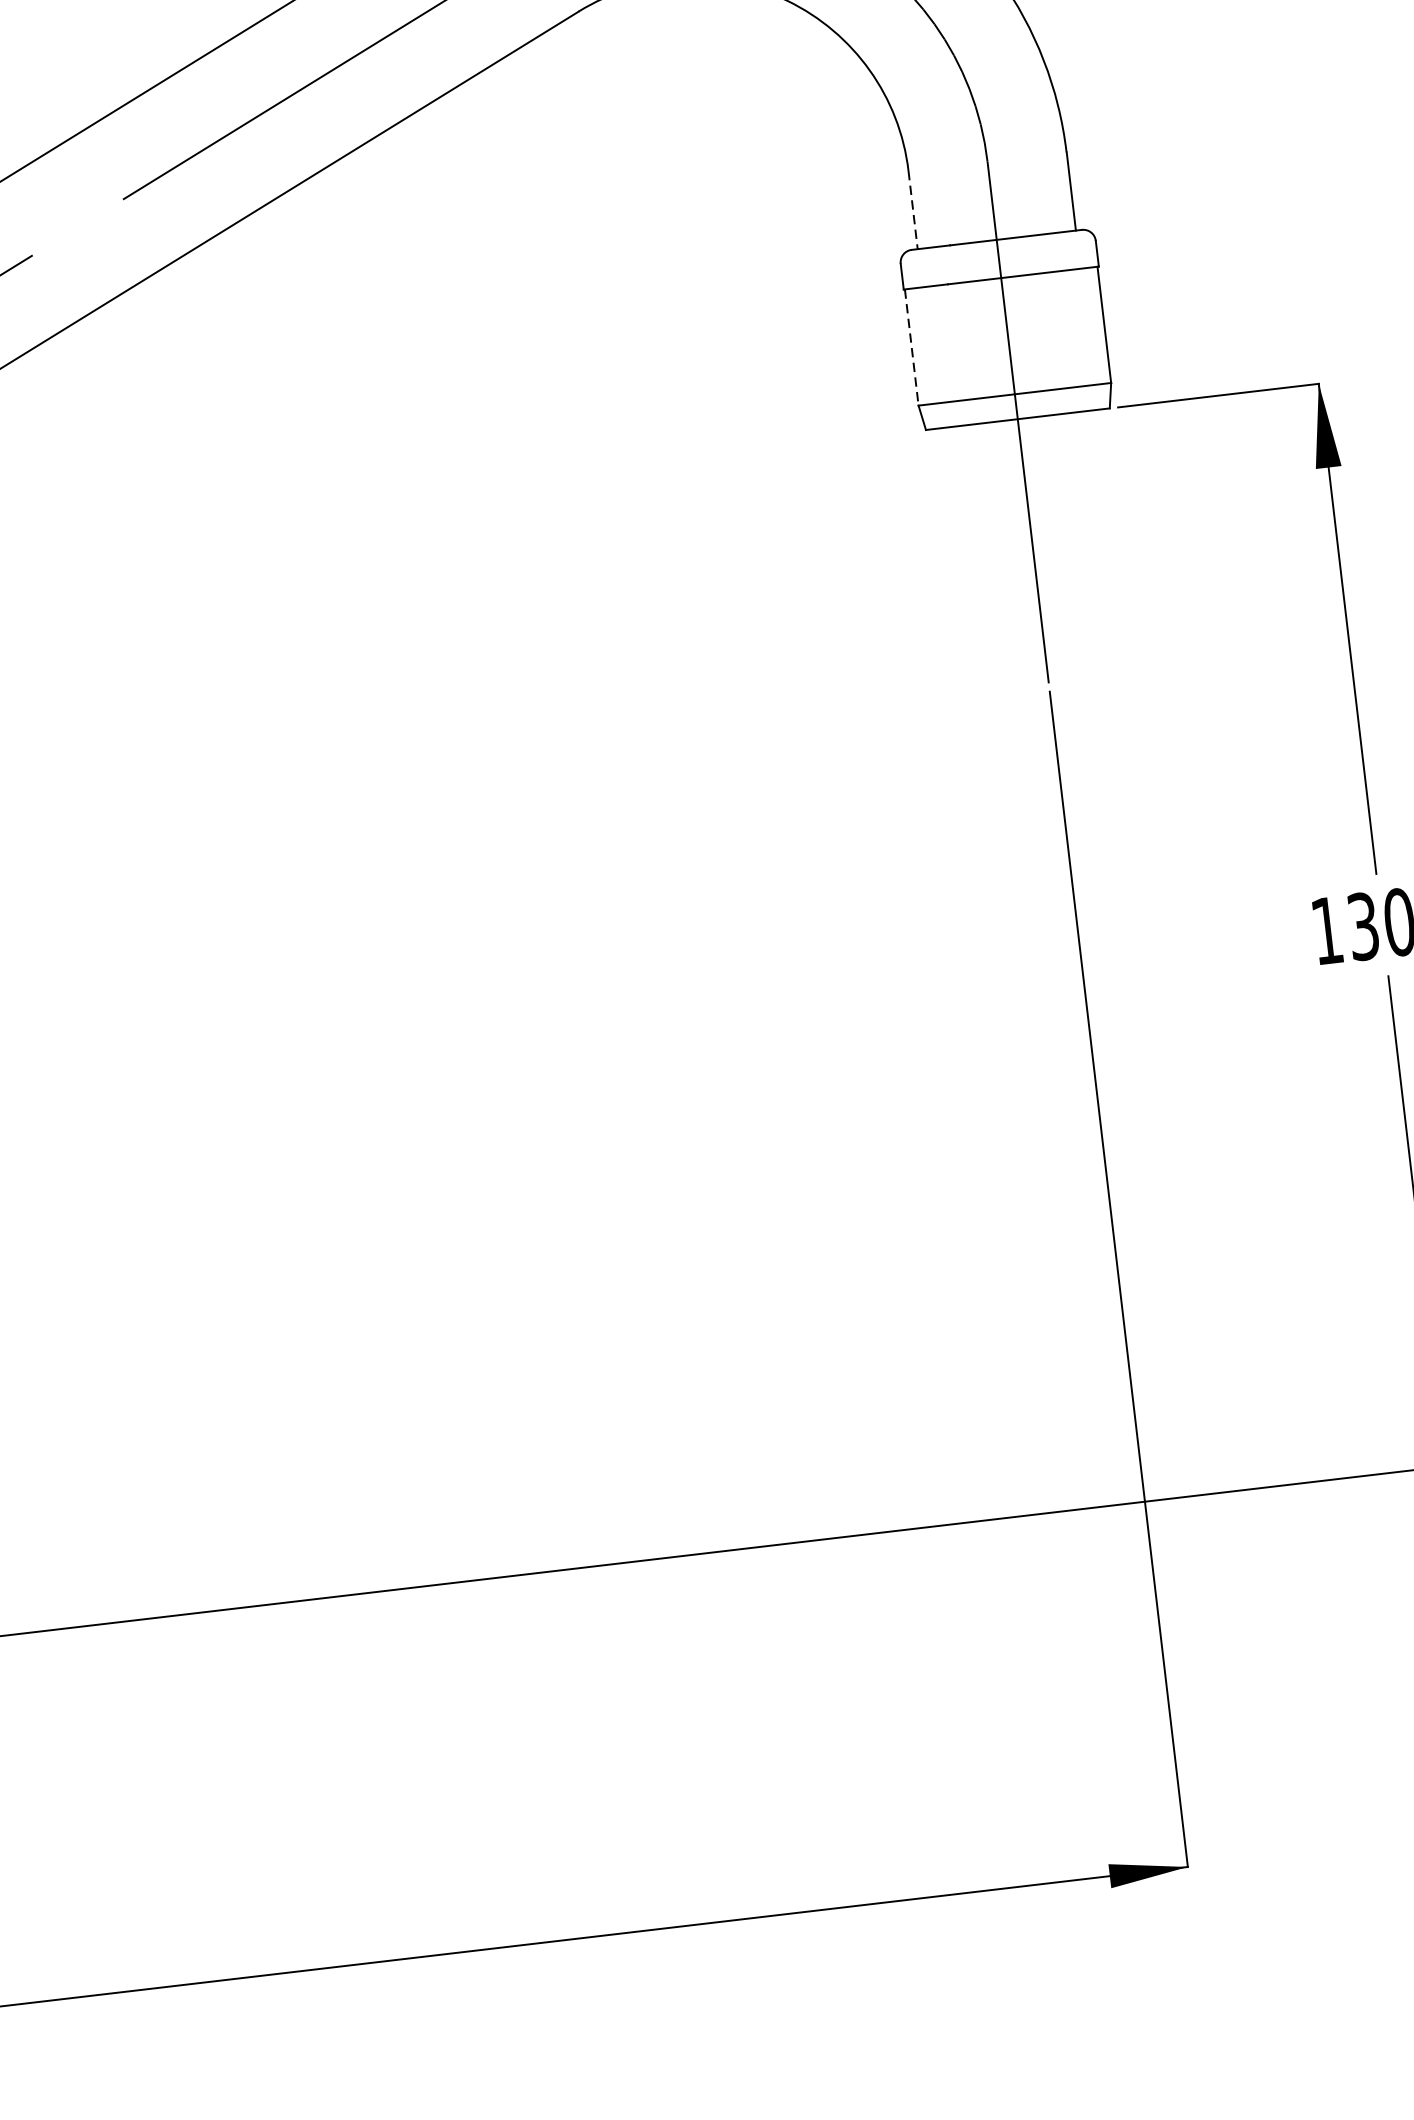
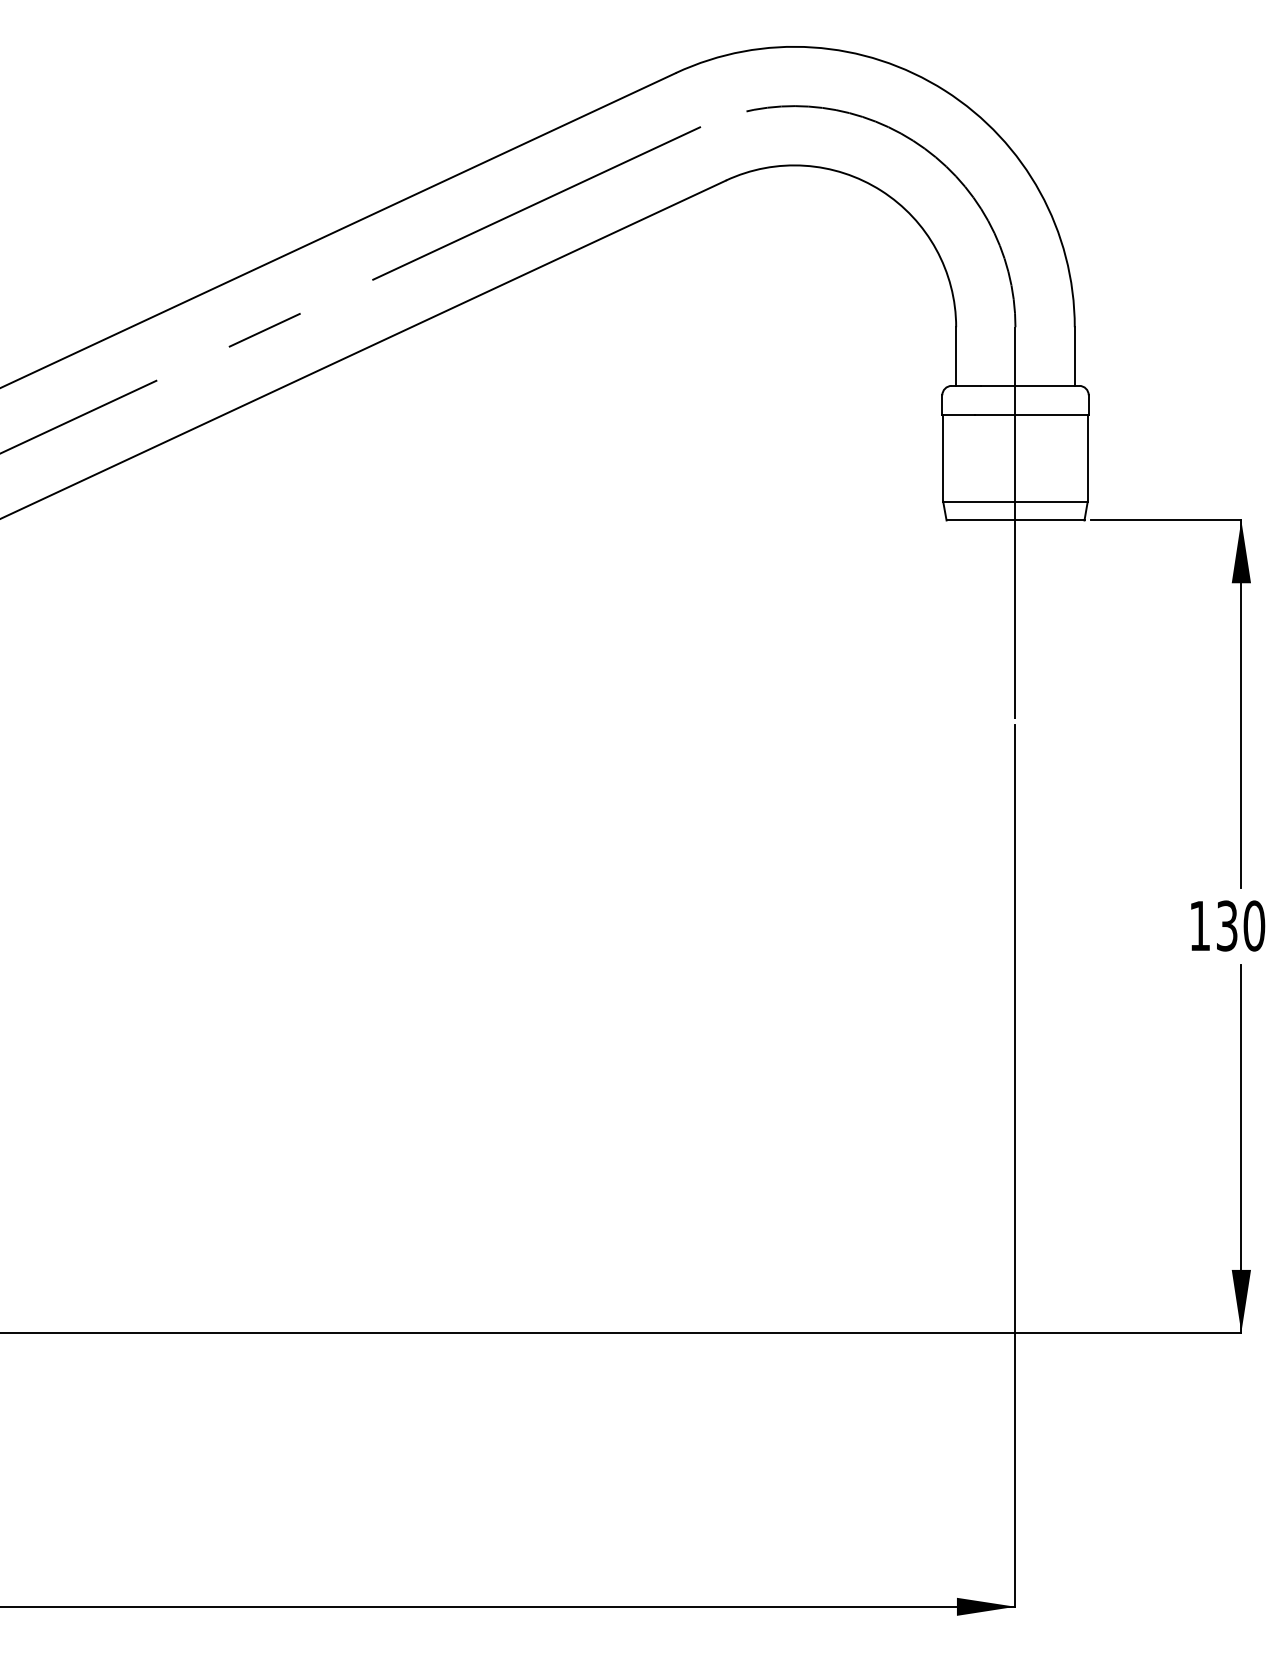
line: (913, 211) -> (956, 357), dashed -> solid
line: (912, 347) -> (943, 458), dashed -> solid

